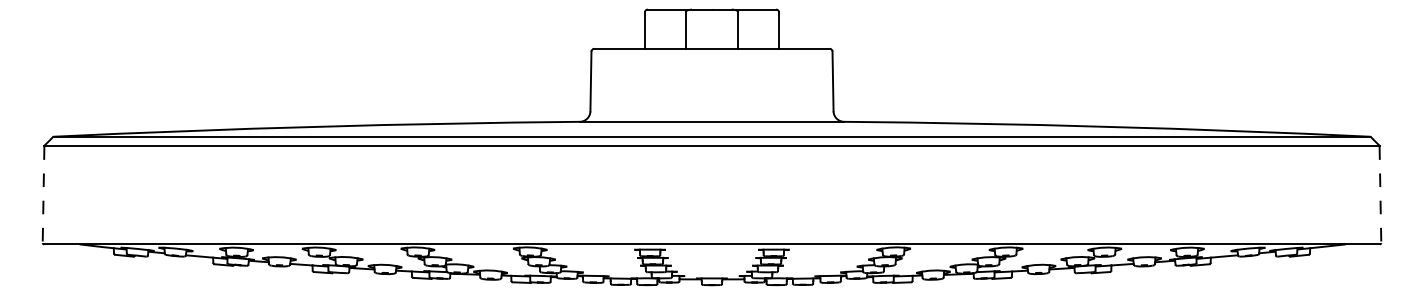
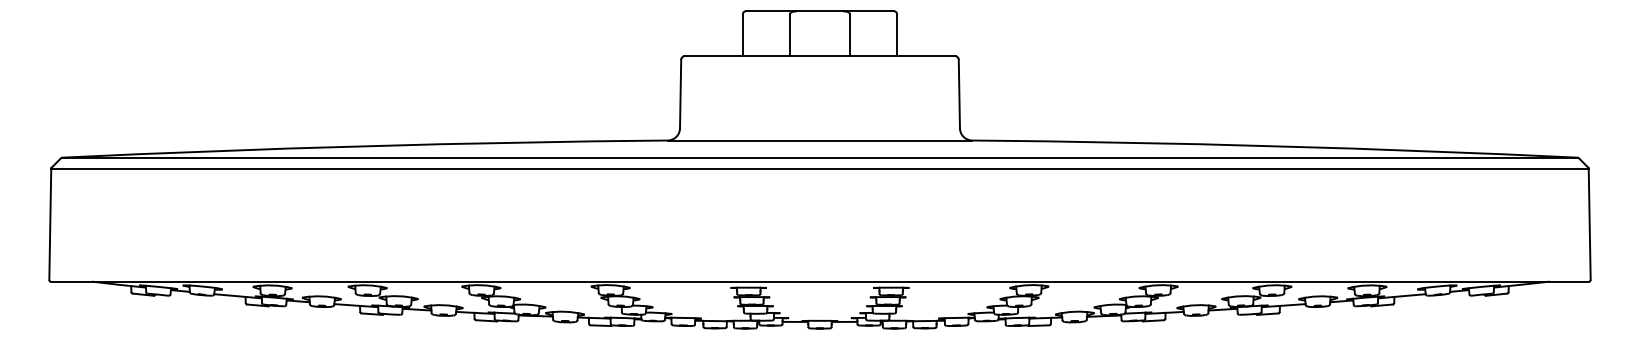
line: (43, 195) -> (50, 225), dashed -> solid
line: (1380, 195) -> (1589, 225), dashed -> solid

